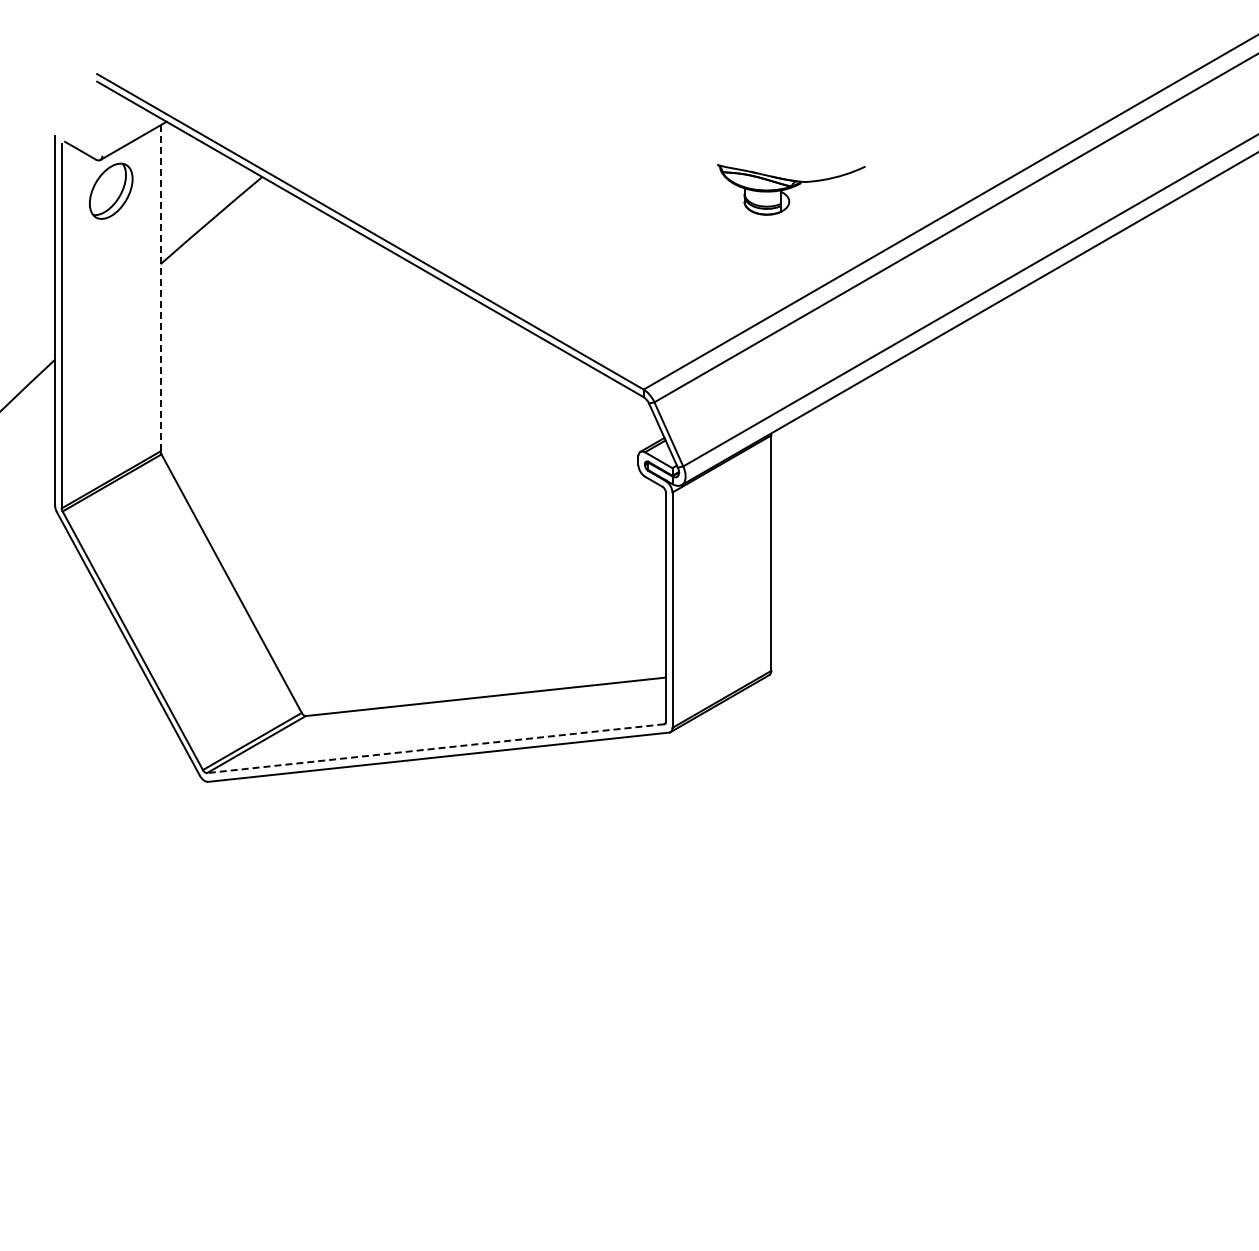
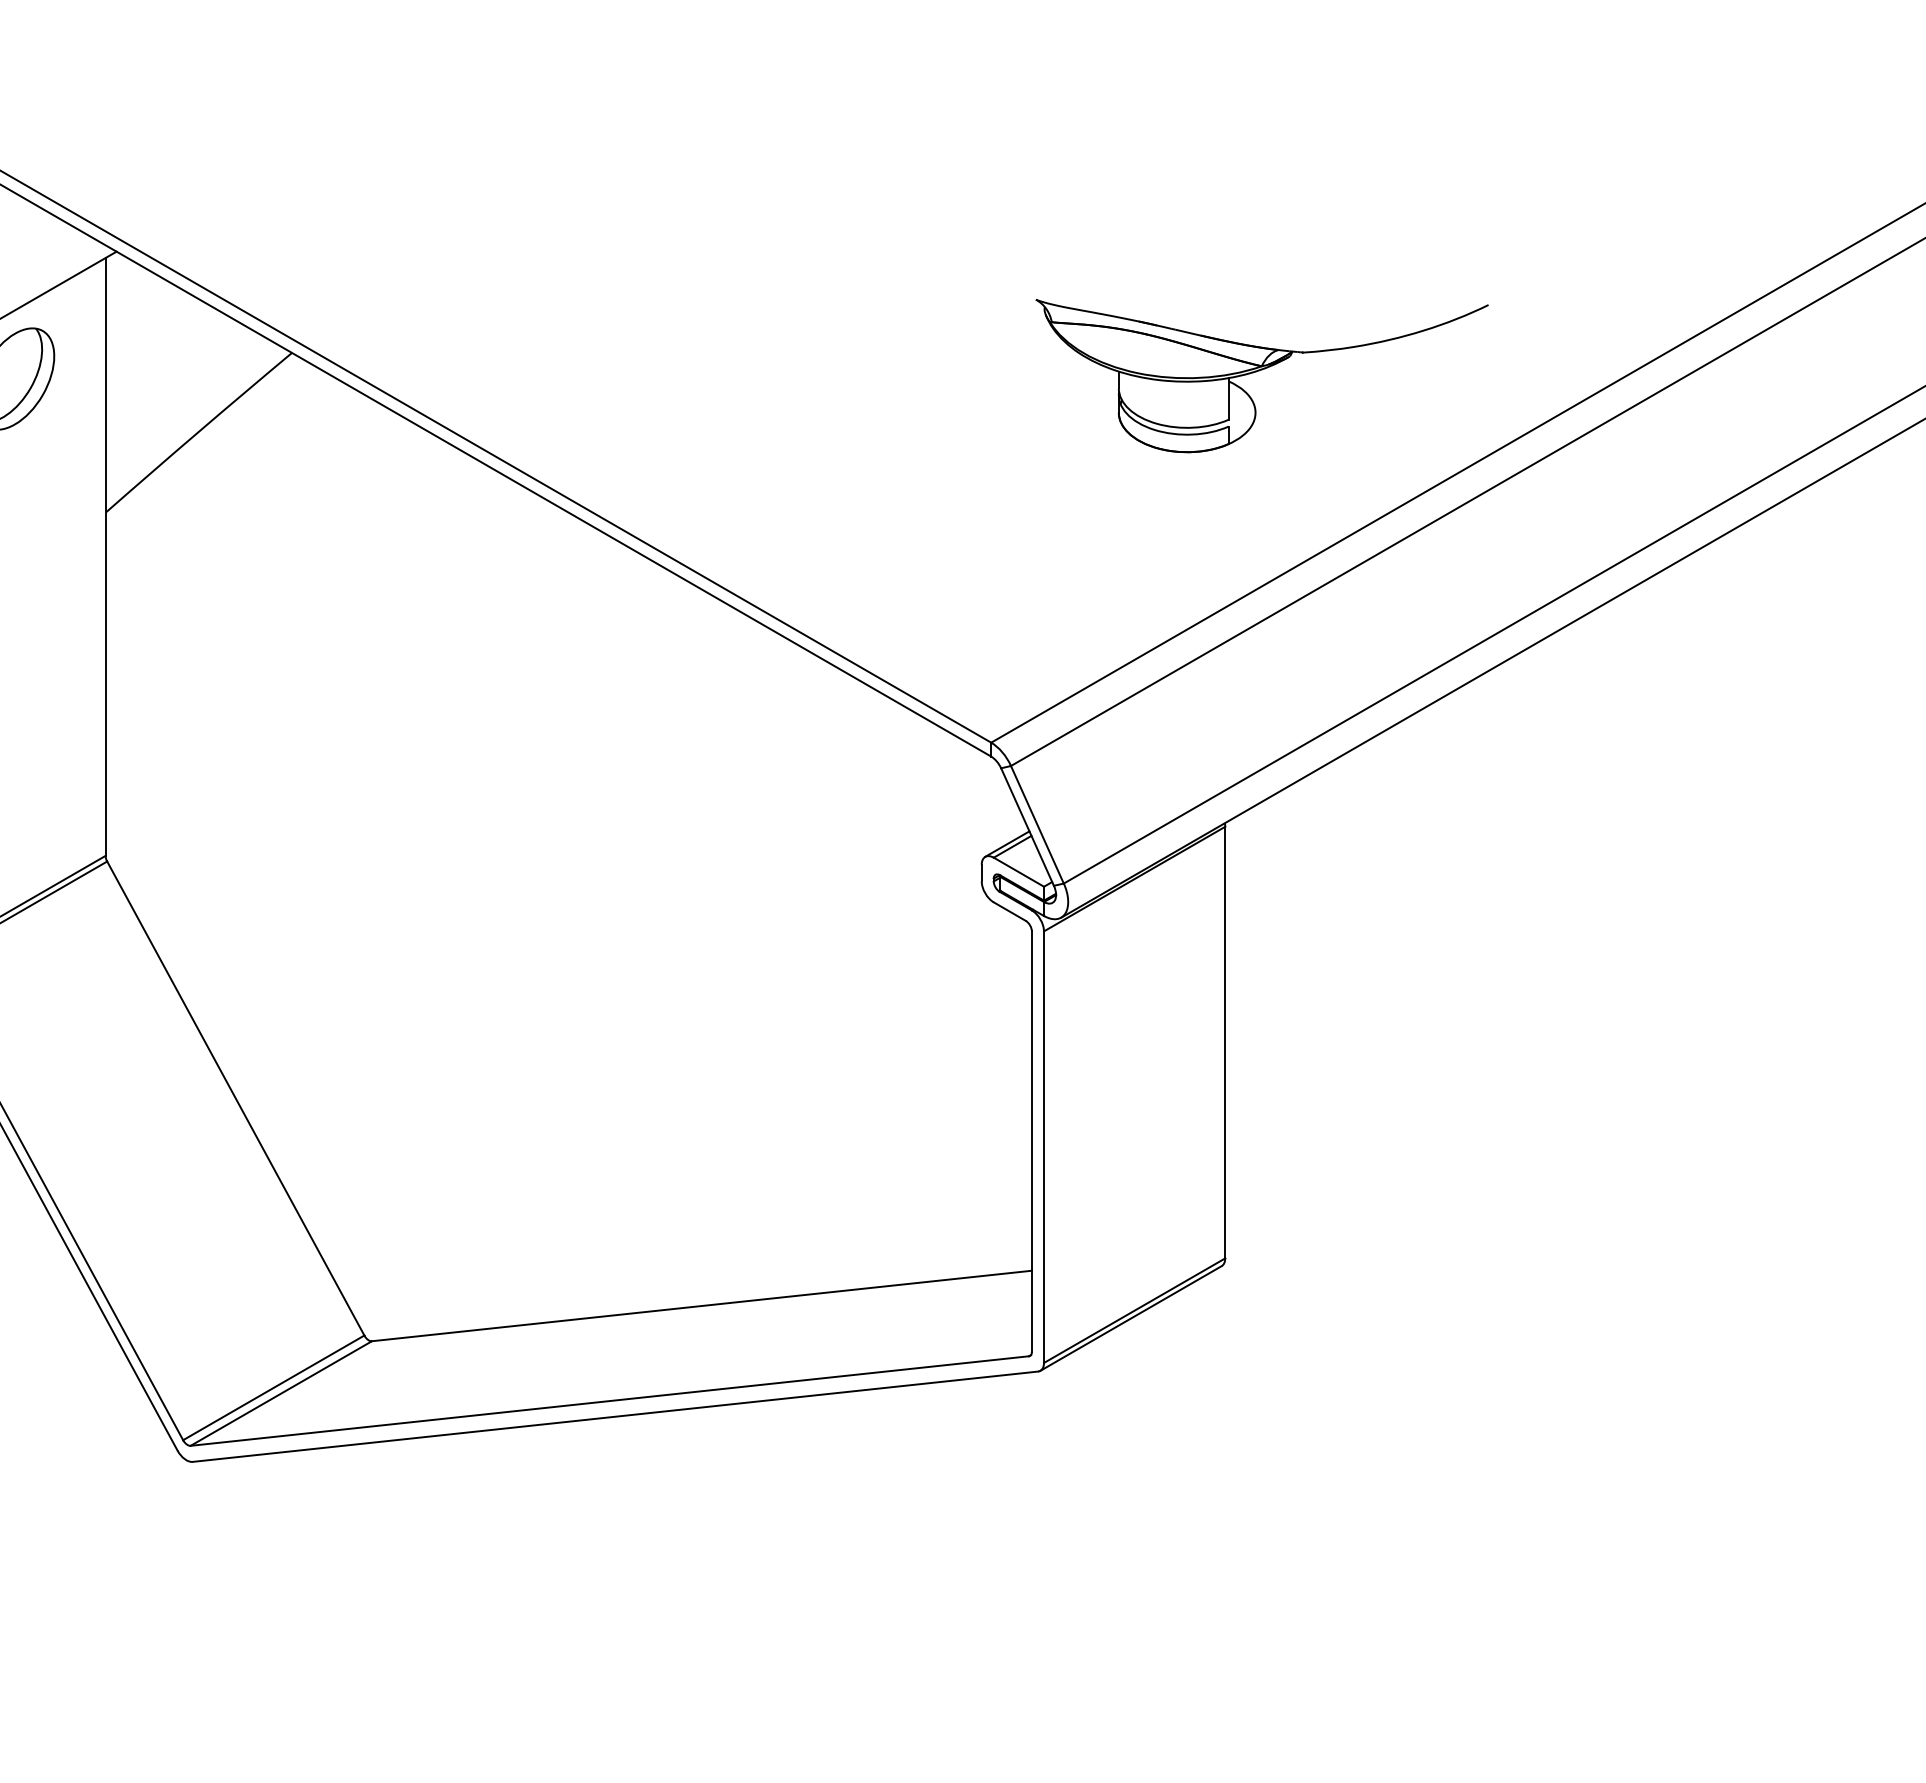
part: (791, 189) -> (1262, 375), size x1.67
line: (160, 288) -> (105, 557), dashed -> solid
line: (435, 748) -> (609, 1400), dashed -> solid

